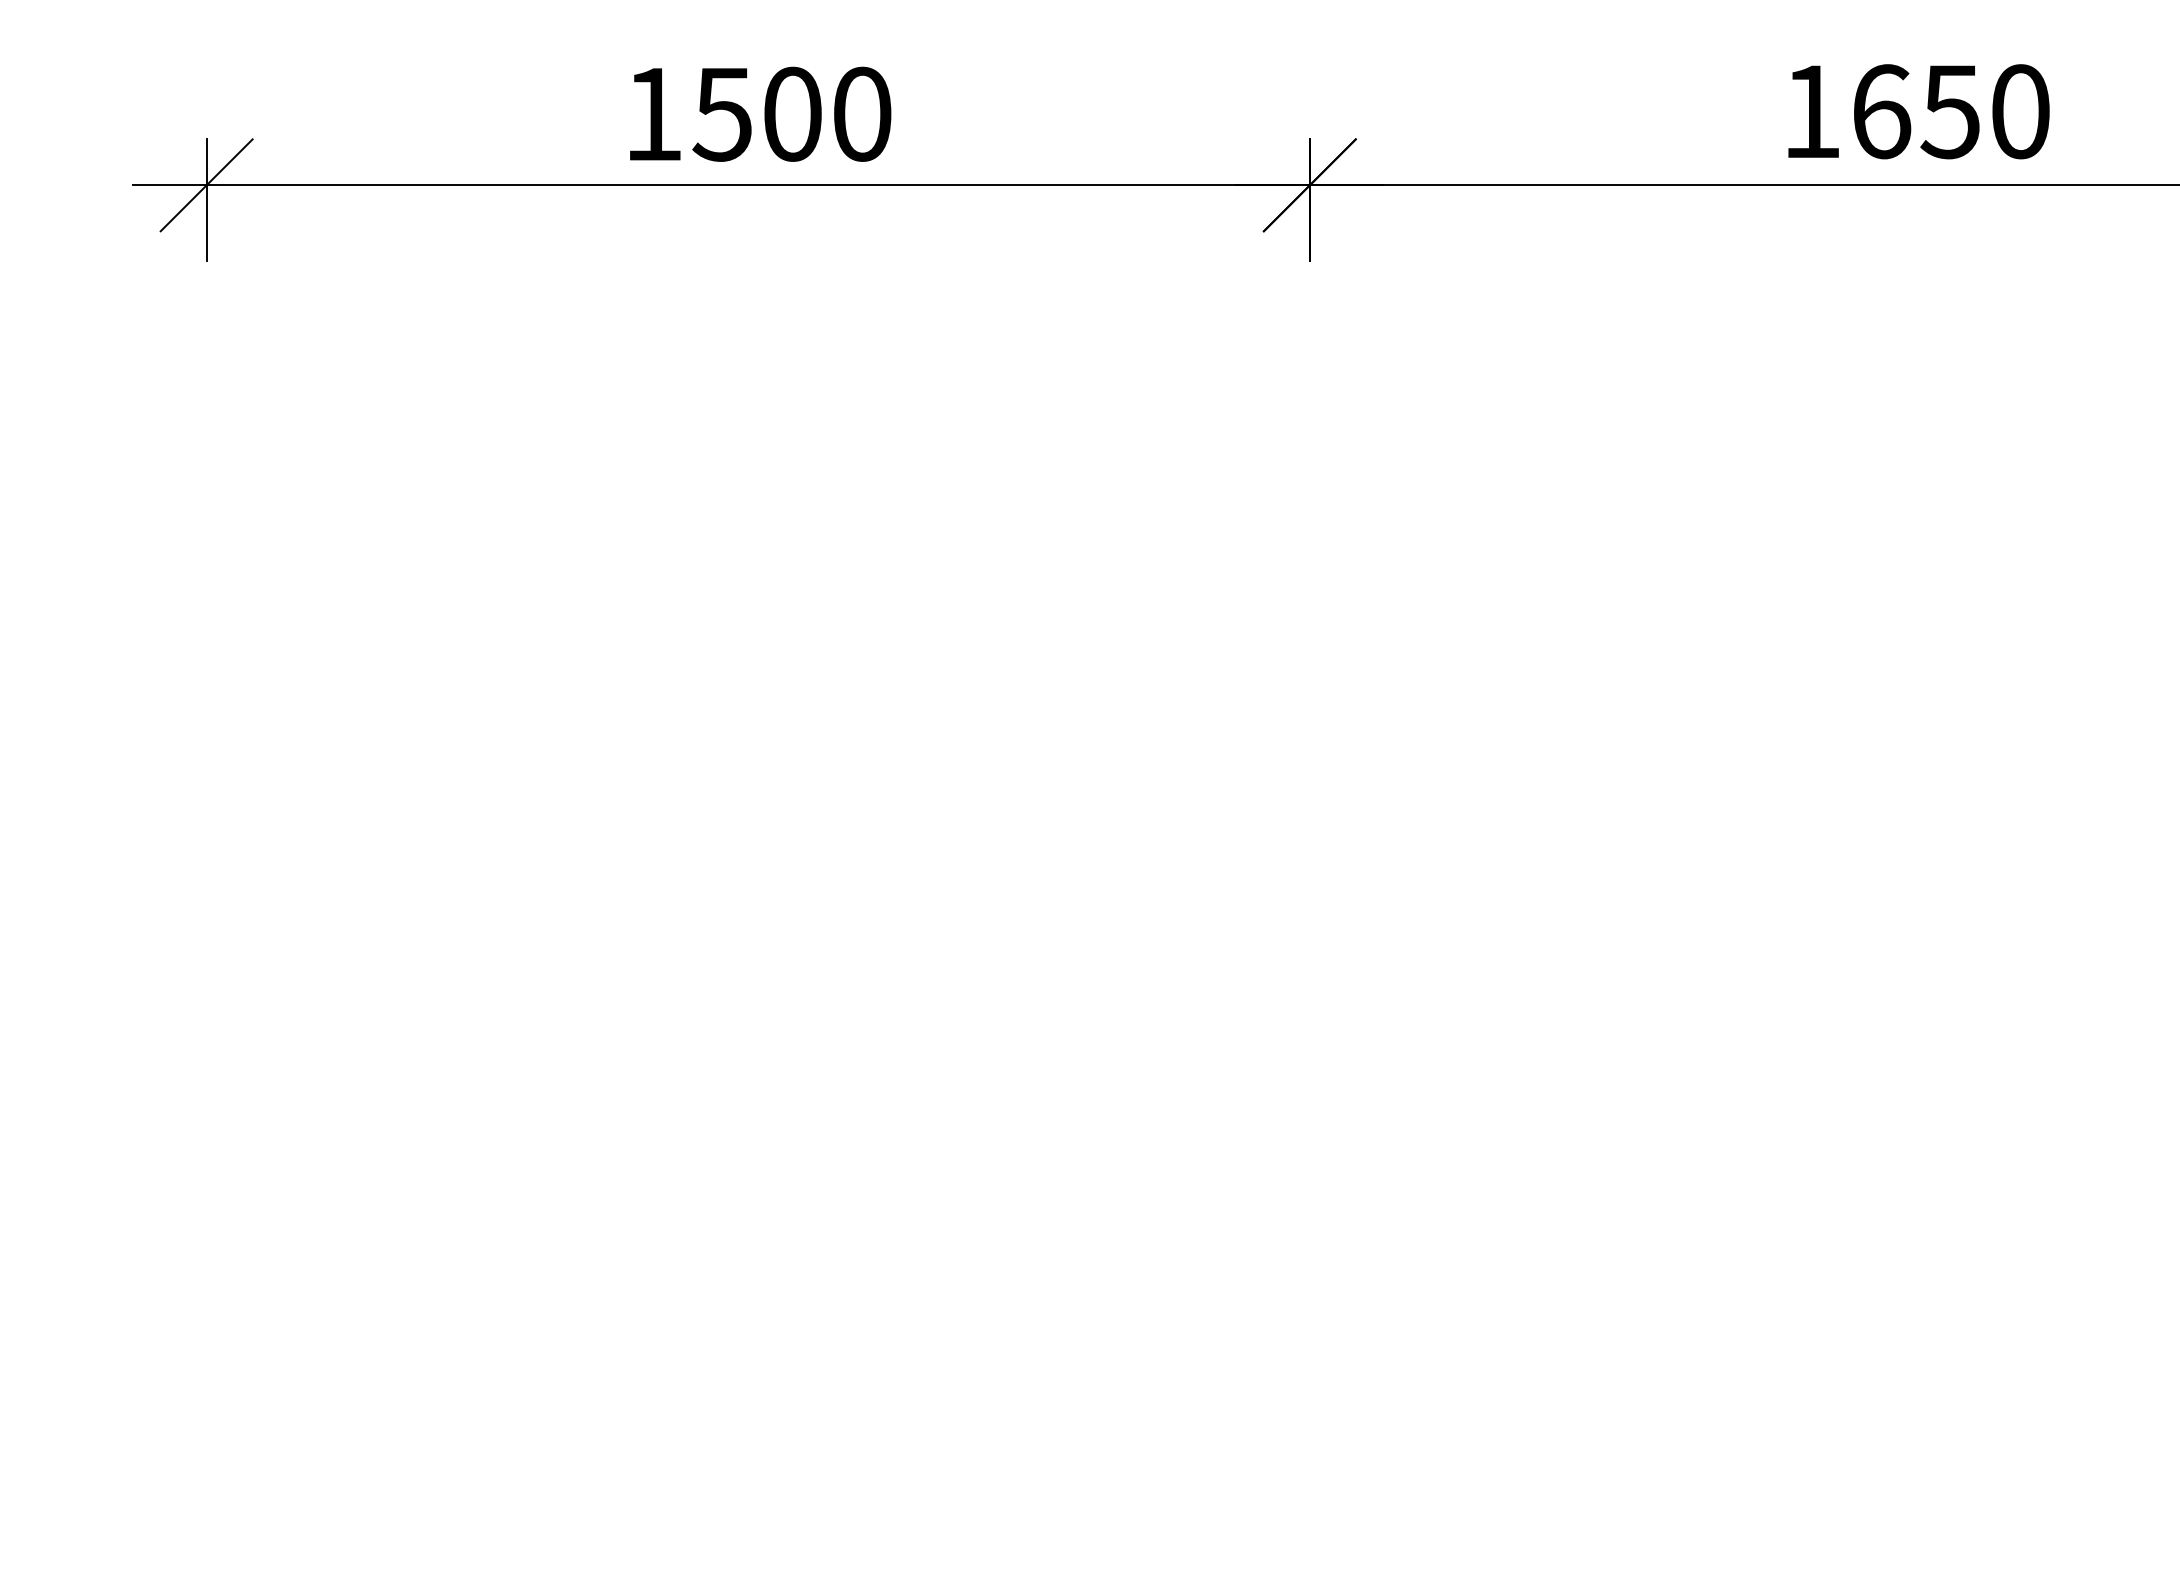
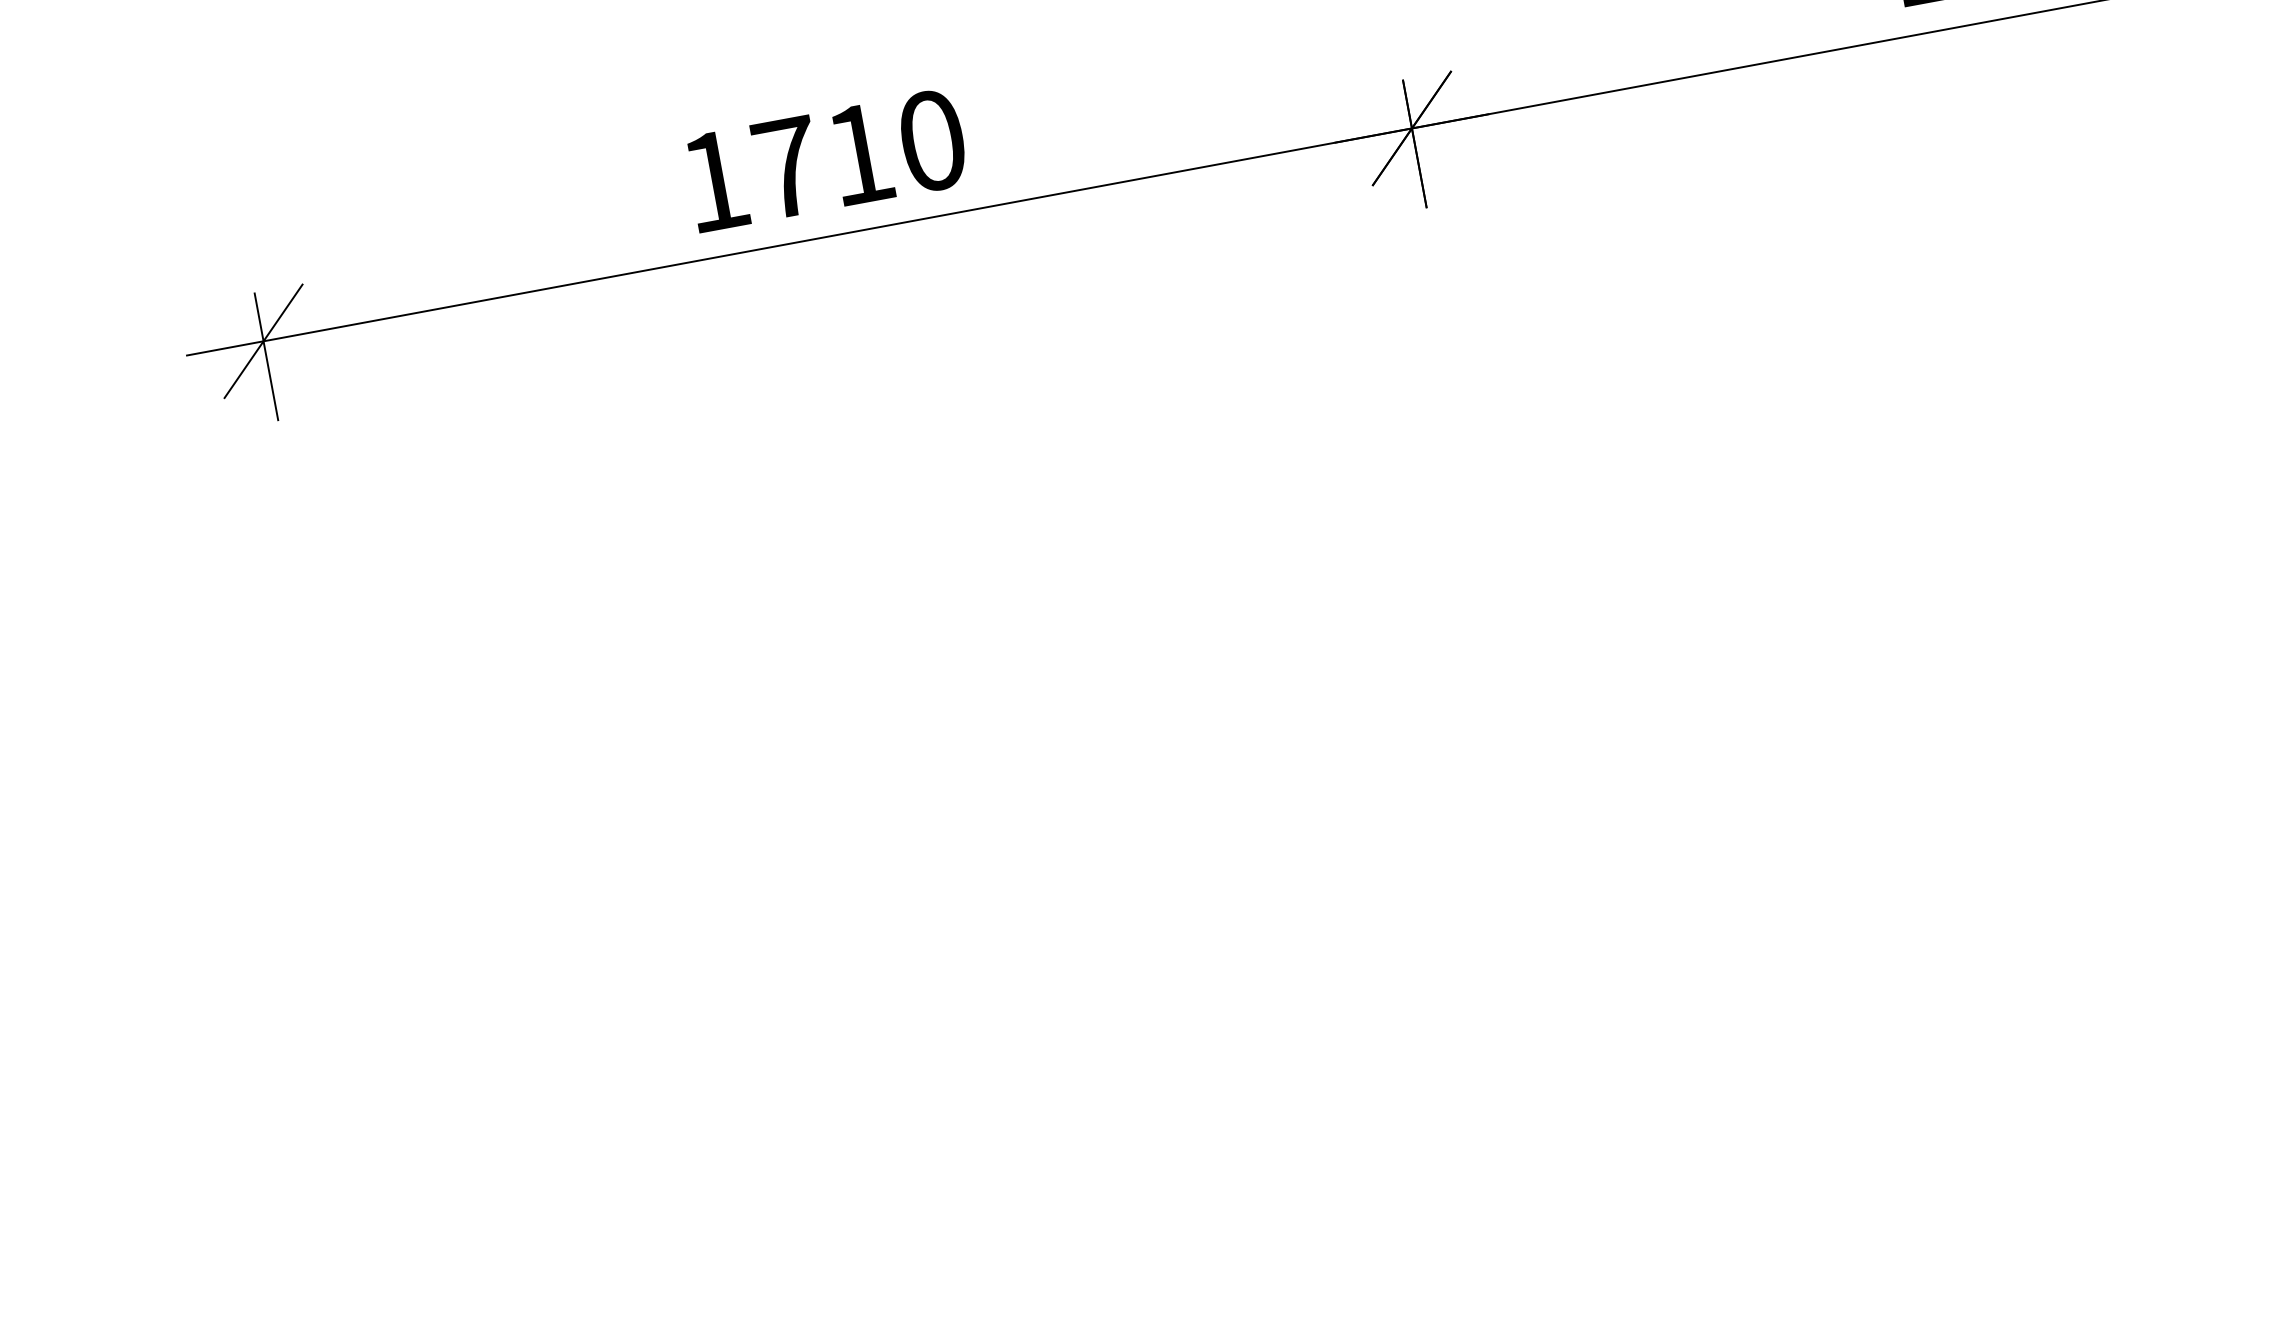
text: (756, 113) -> (822, 160), 1500 -> 1710

